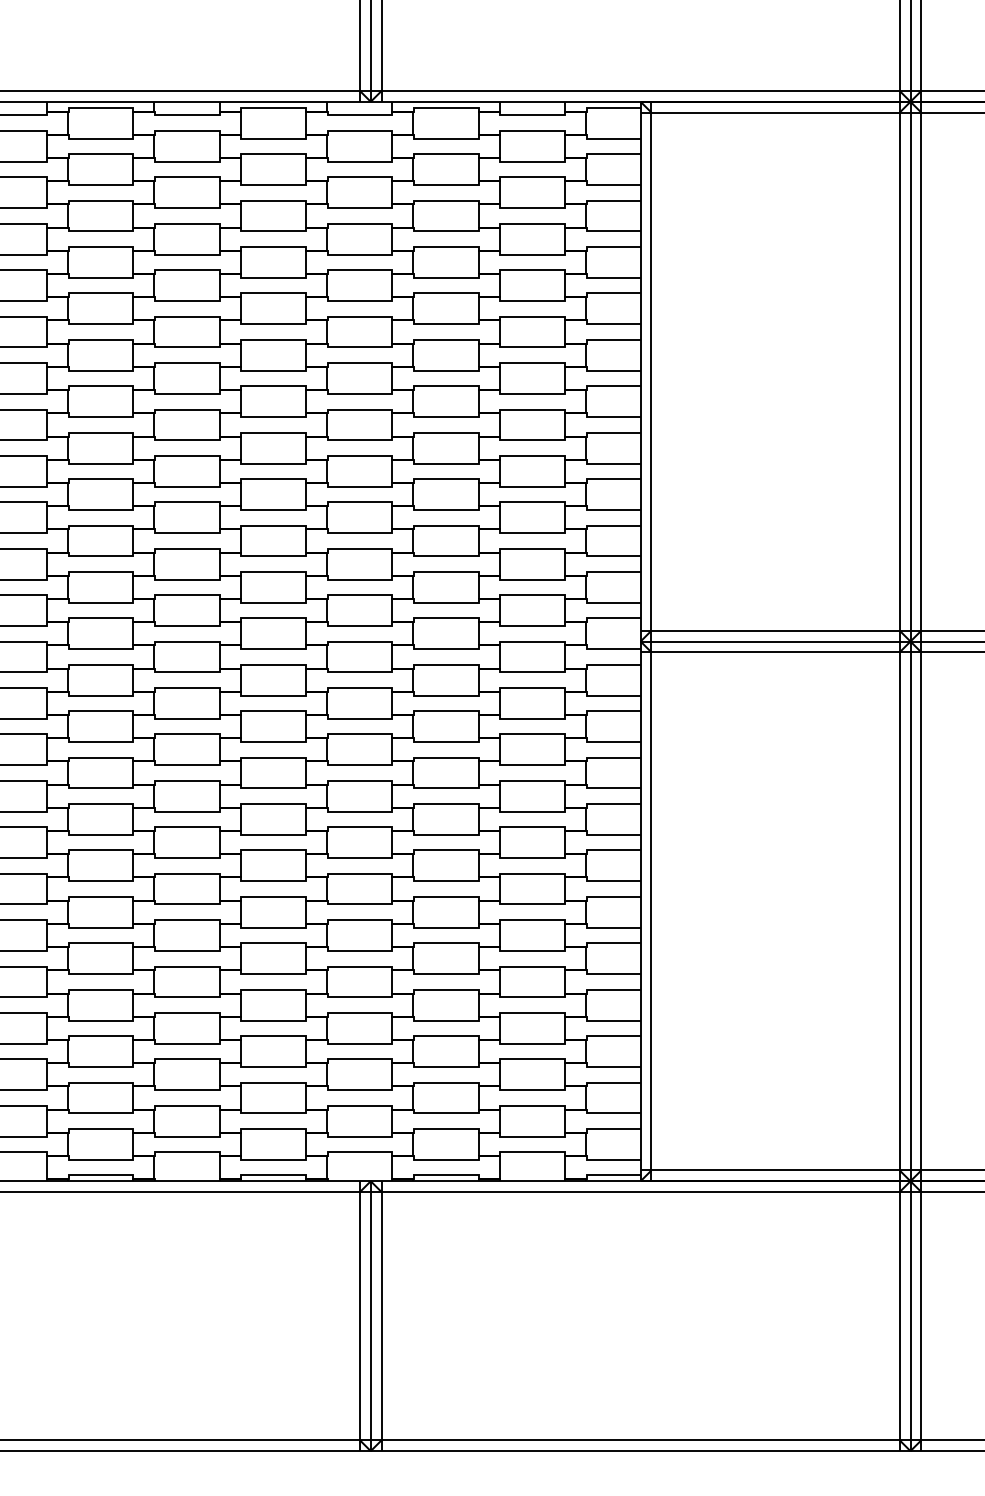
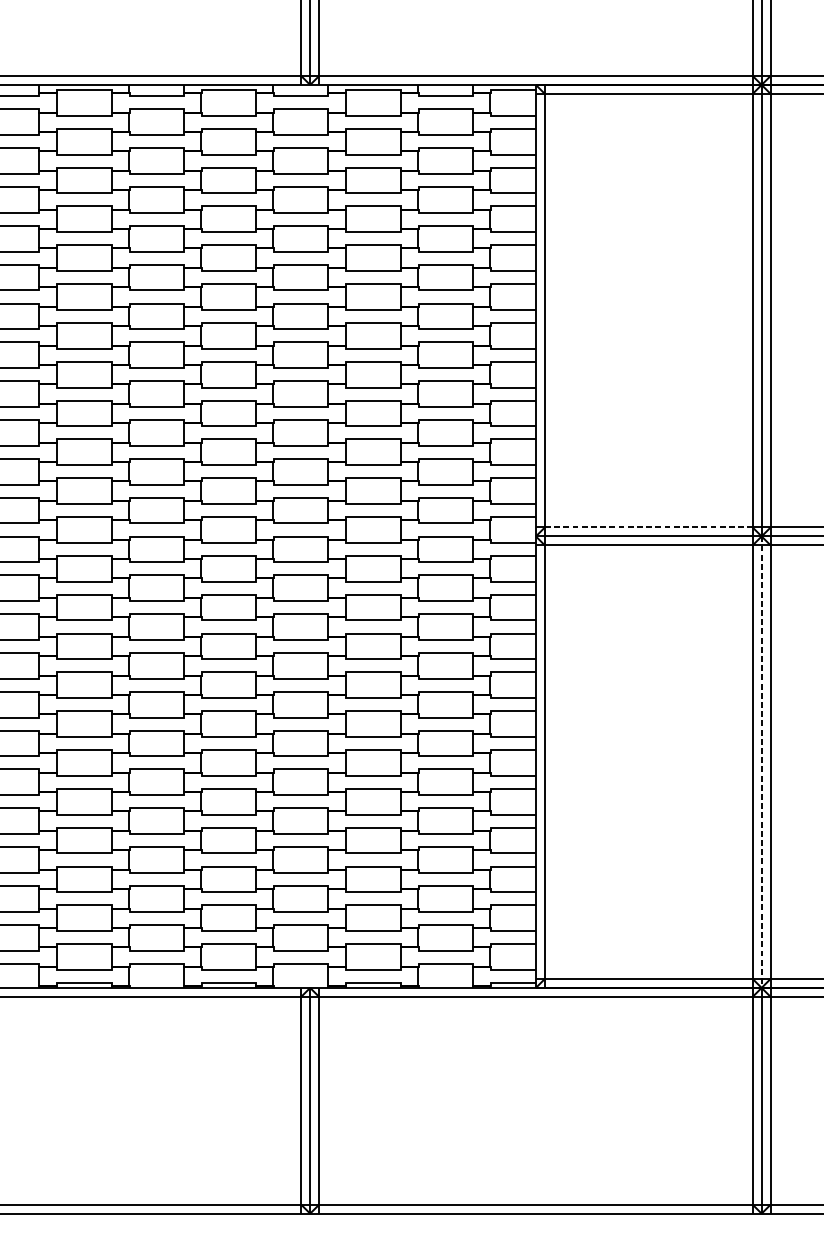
line: (776, 630) -> (649, 527), solid -> dashed
line: (910, 911) -> (761, 762), solid -> dashed

